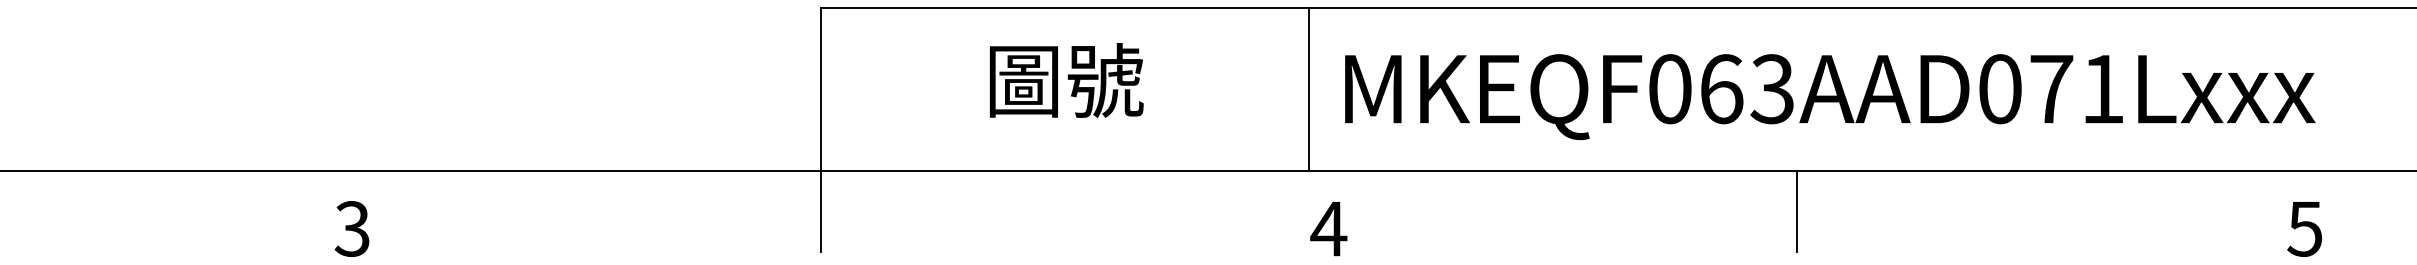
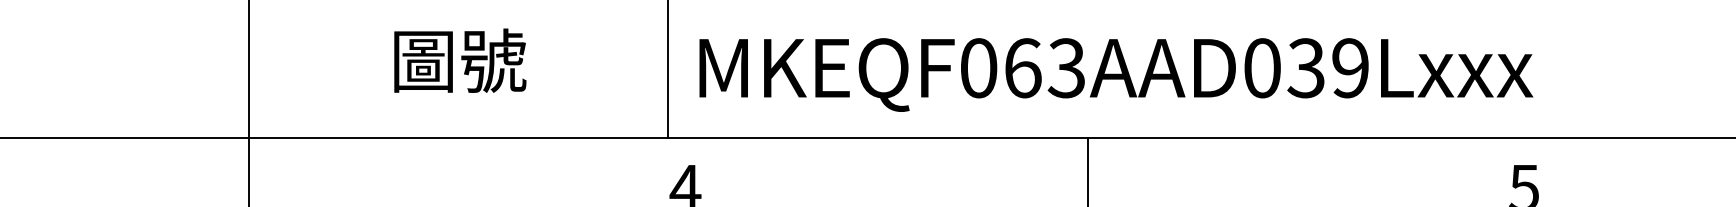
text: (2076, 89) -> (1327, 68), MKEQF063AAD071Lxxx -> MKEQF063AAD039Lxxx

